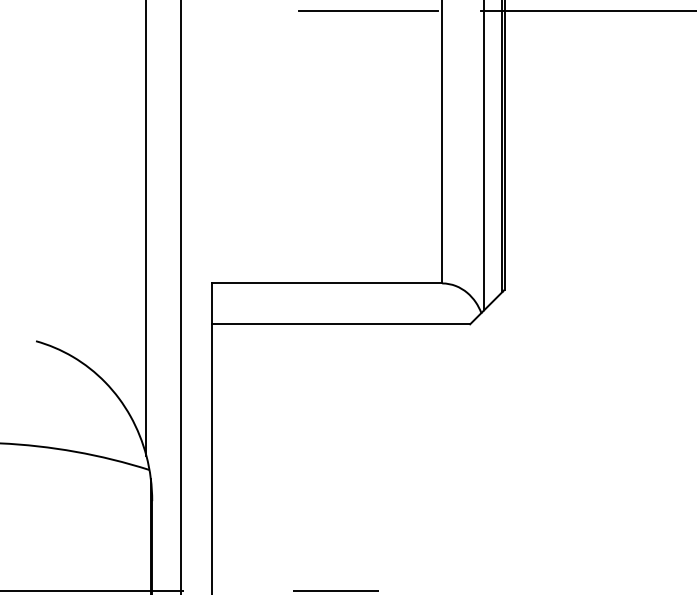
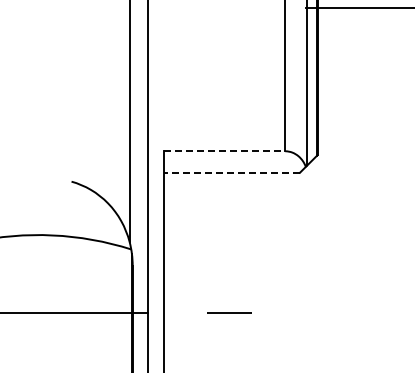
line: (368, 10) -> (246, 7), removed
line: (328, 283) -> (225, 151), solid -> dashed
line: (341, 323) -> (232, 172), solid -> dashed

